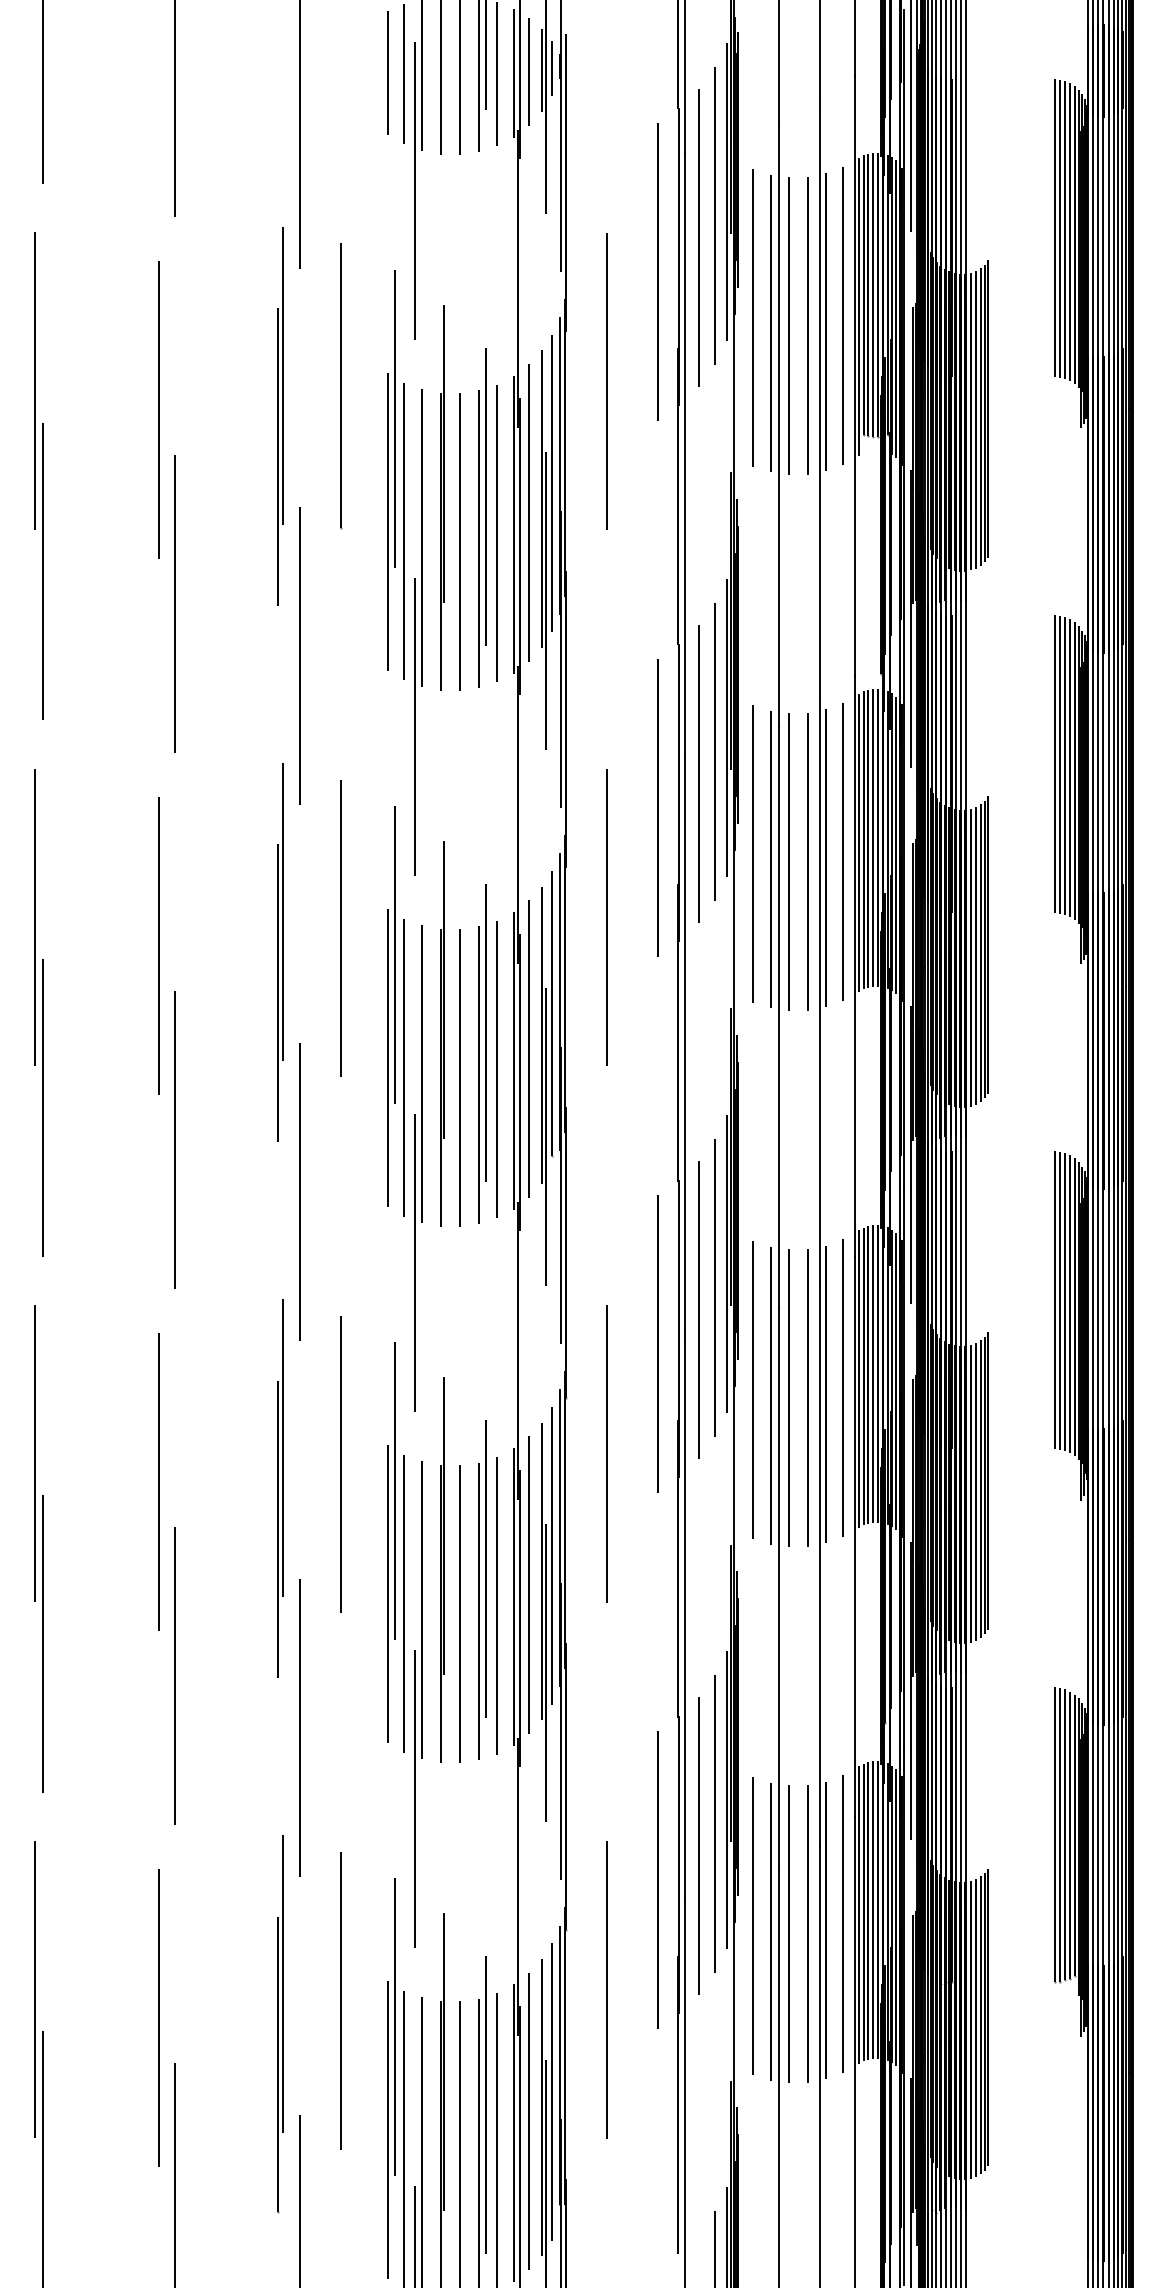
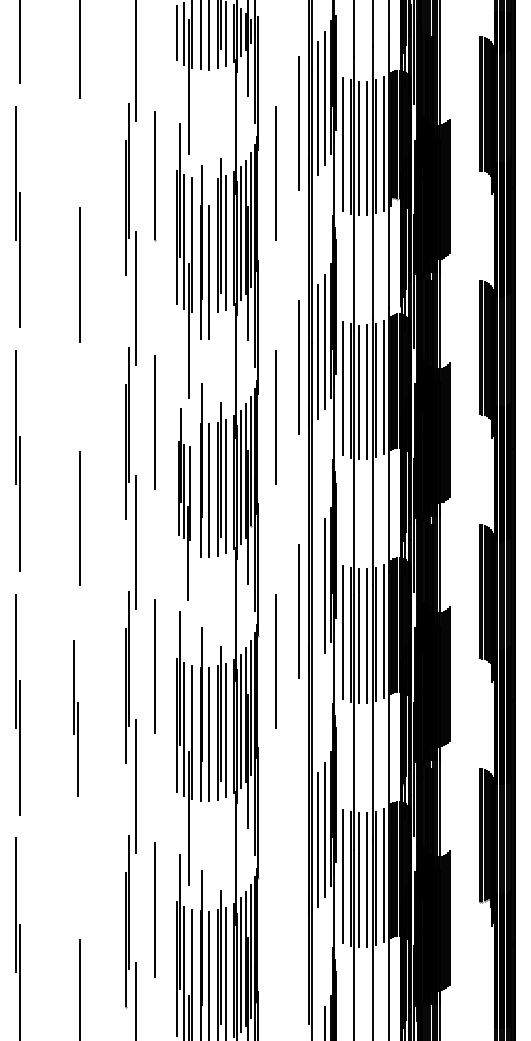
line: (159, 409) -> (72, 186), removed
part: (449, 497) -> (204, 252), moved
line: (159, 946) -> (72, 430), removed
part: (405, 1108) -> (184, 504), size x0.7
line: (697, 1308) -> (317, 595), removed
part: (165, 1579) -> (75, 718), size x0.7
line: (658, 1880) -> (299, 855), removed
line: (605, 1988) -> (275, 904), removed
line: (159, 2016) -> (72, 917), removed

